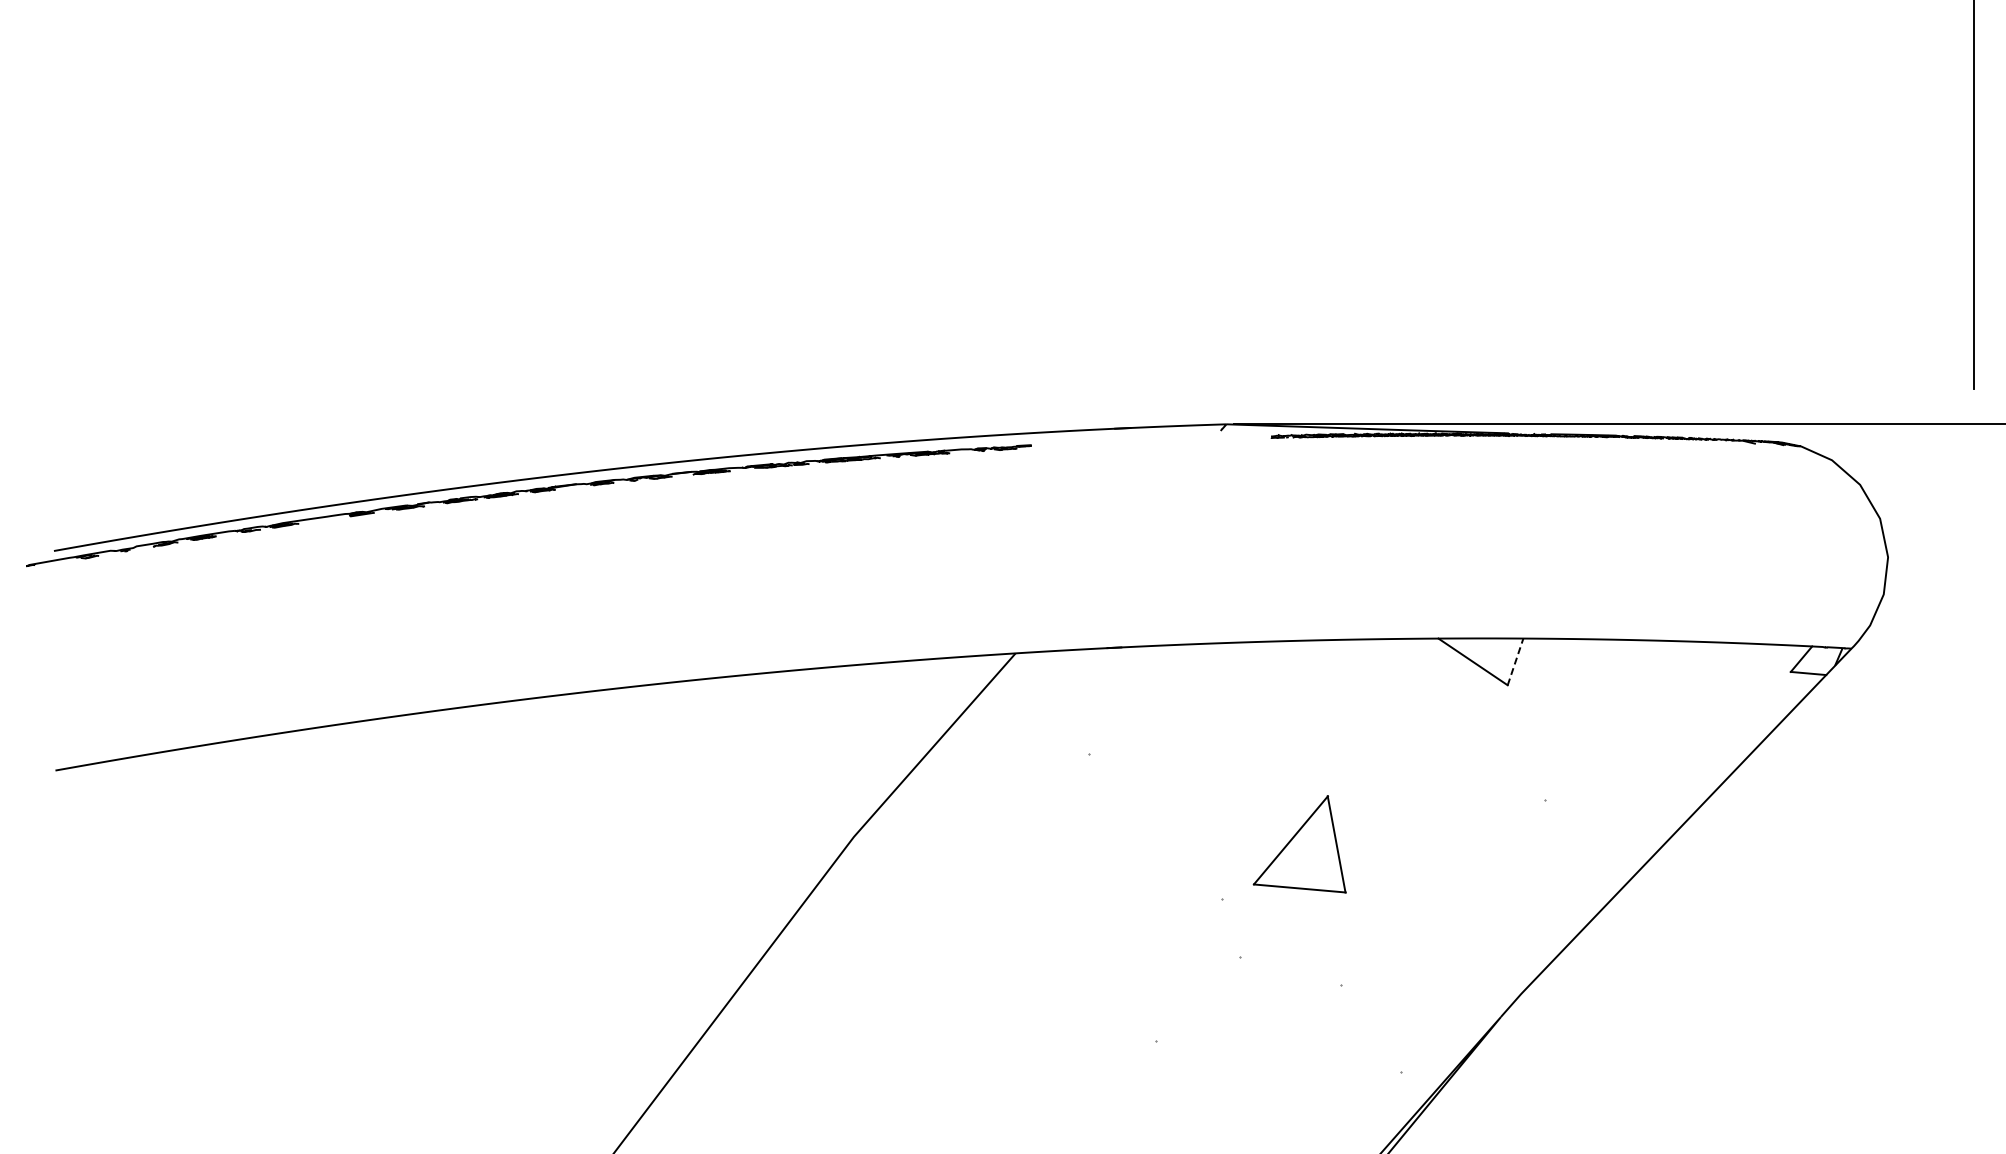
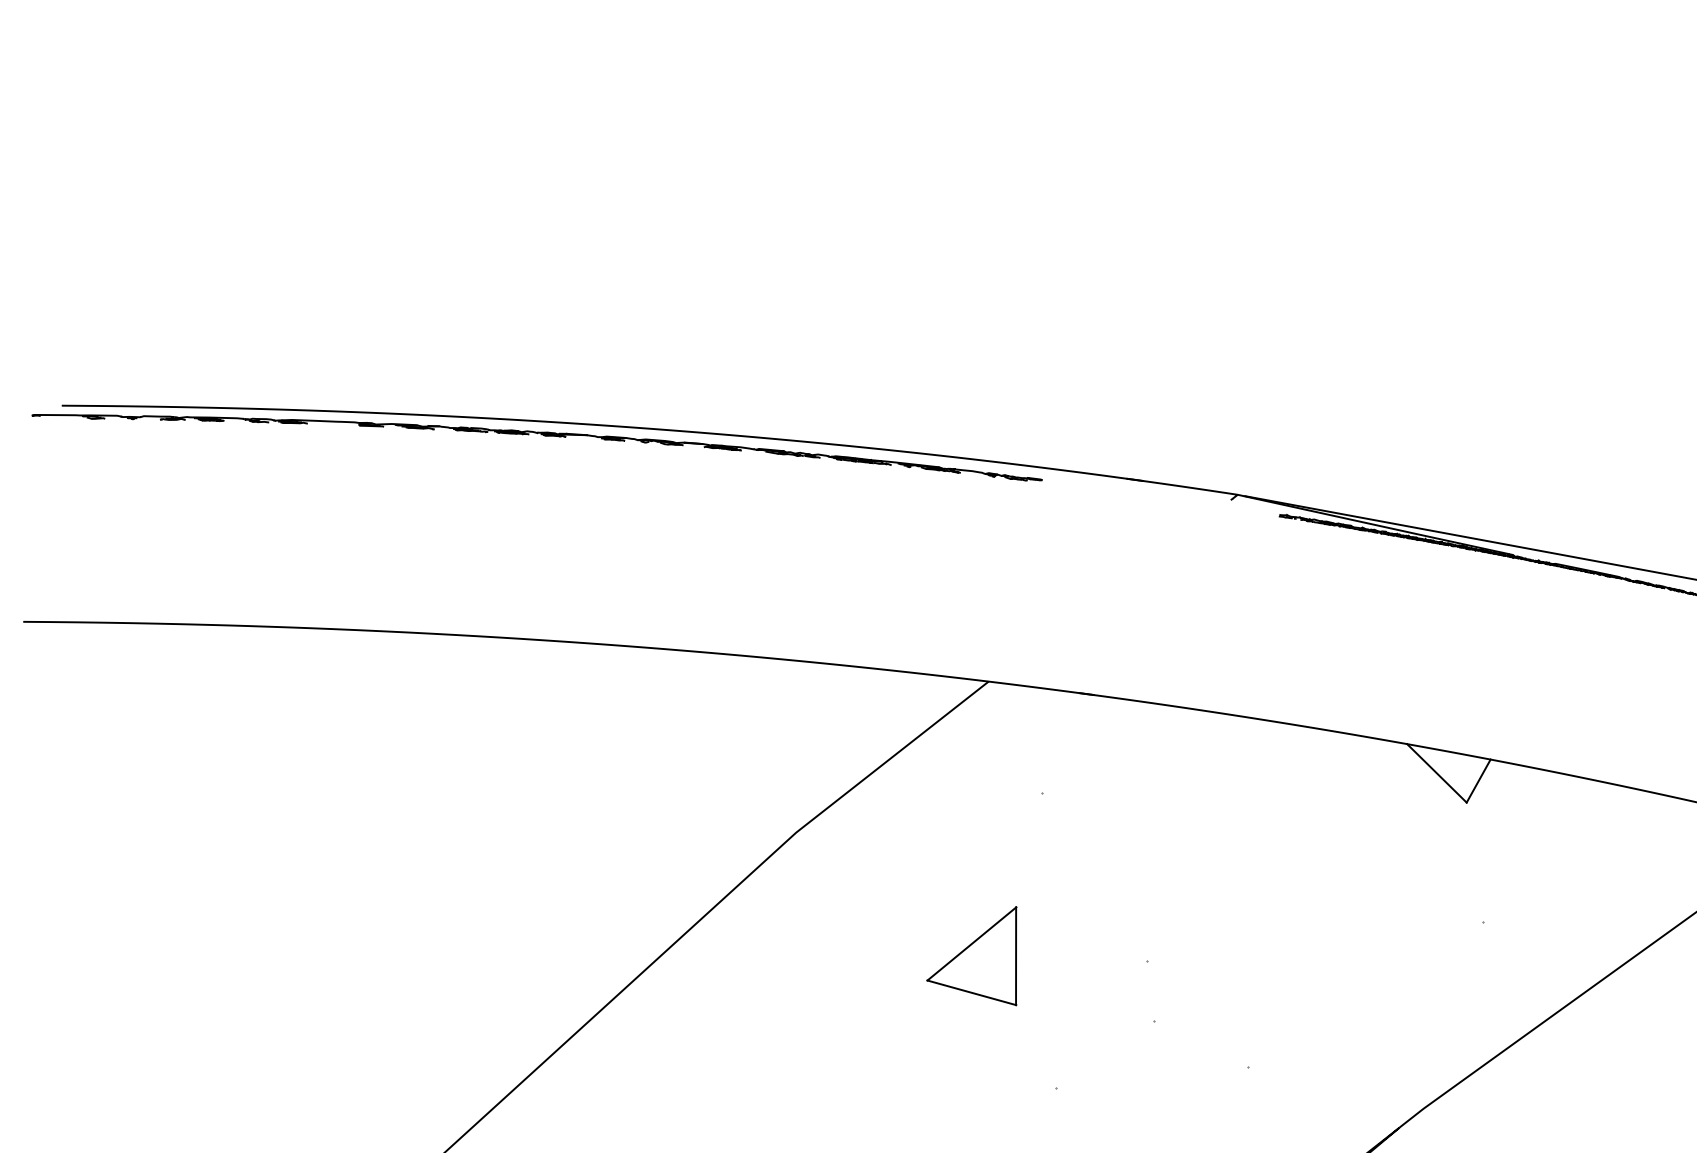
line: (1515, 661) -> (1478, 780), dashed -> solid
part: (1299, 844) -> (979, 949), moved

